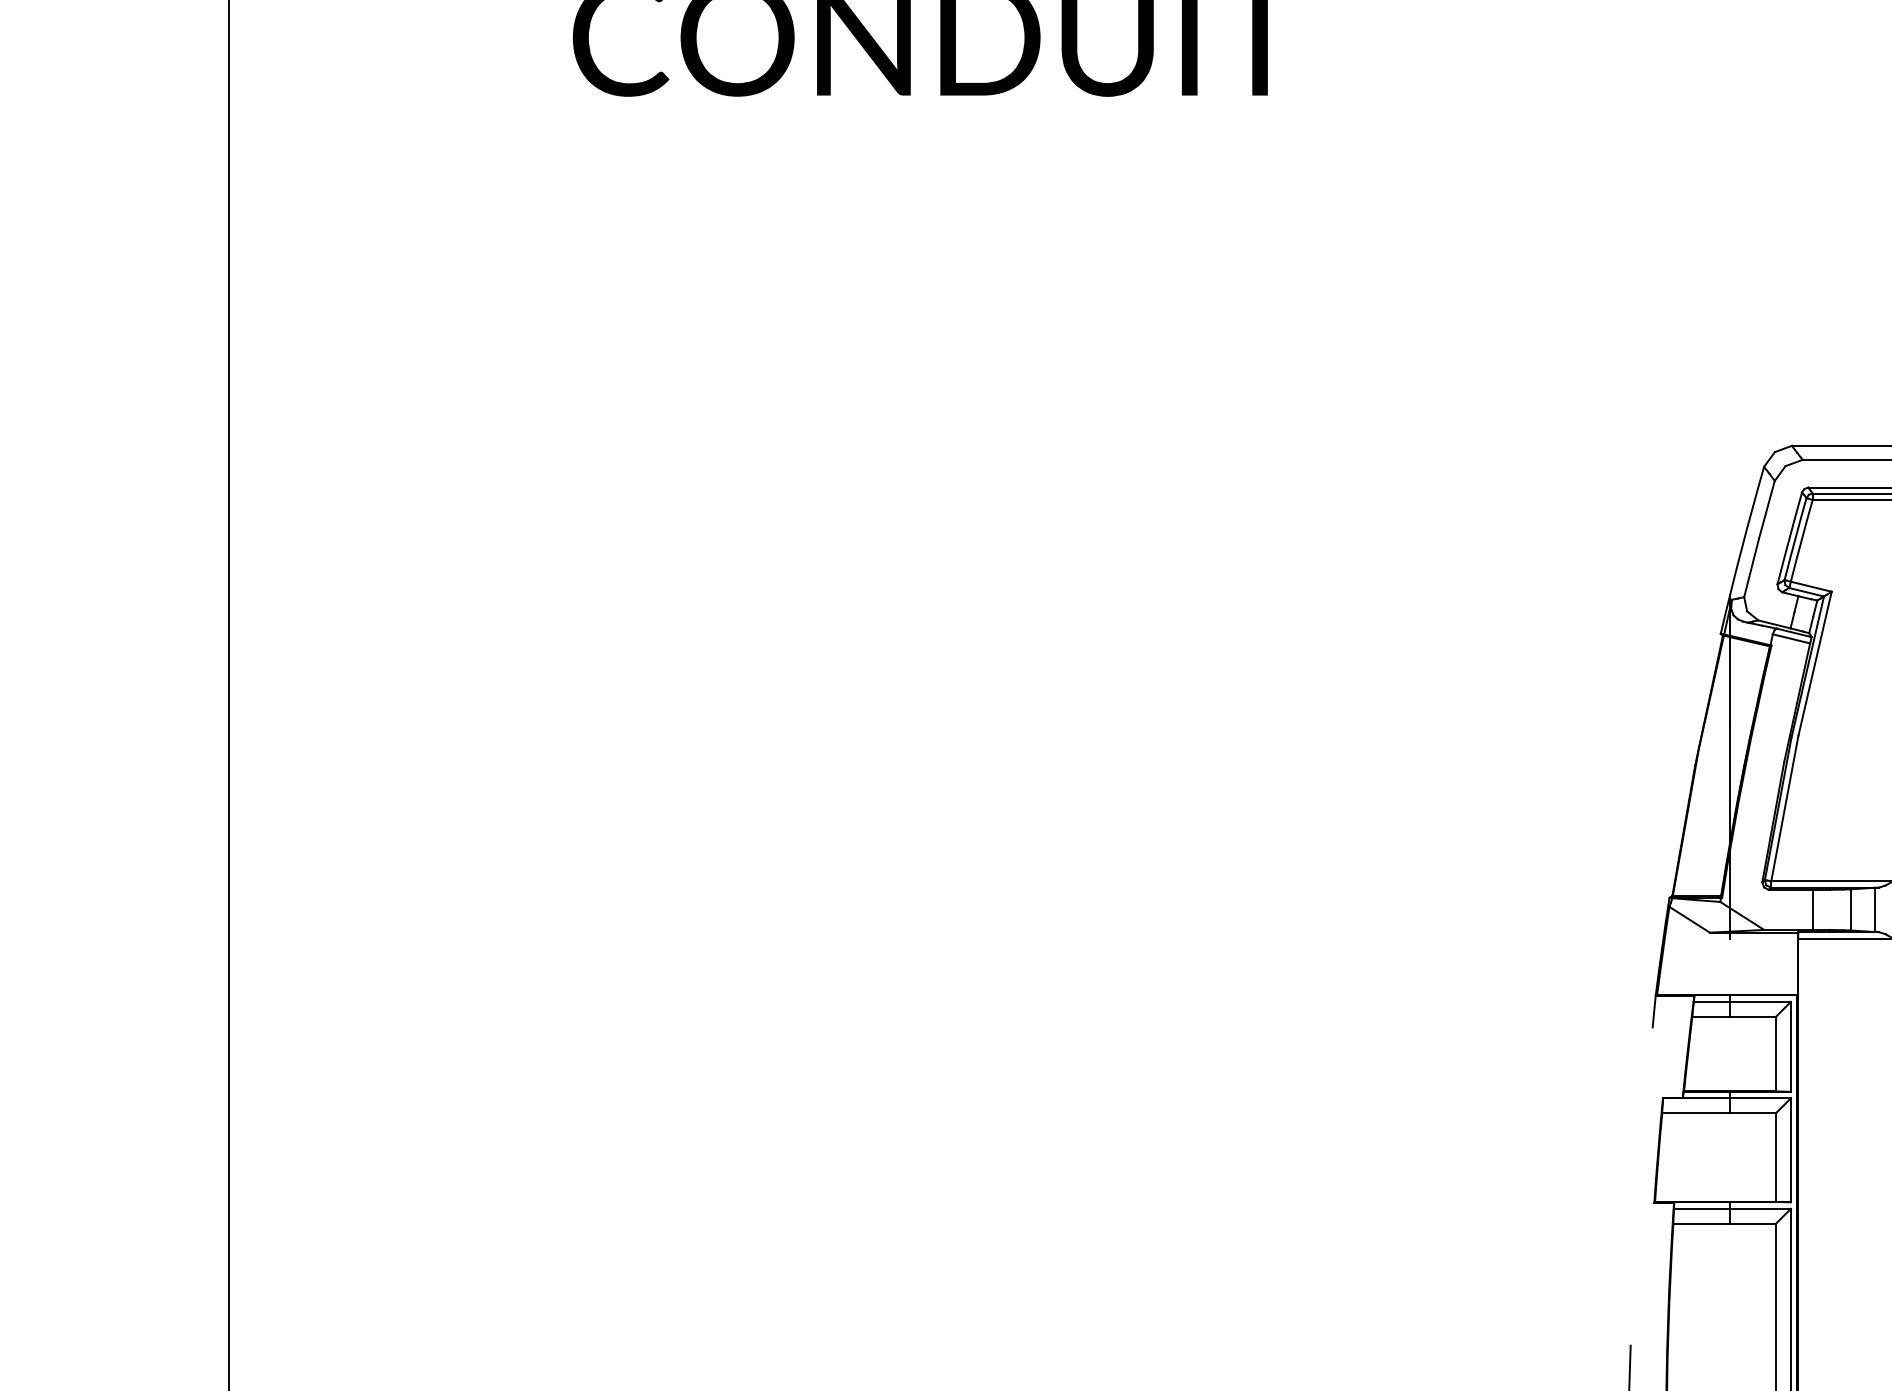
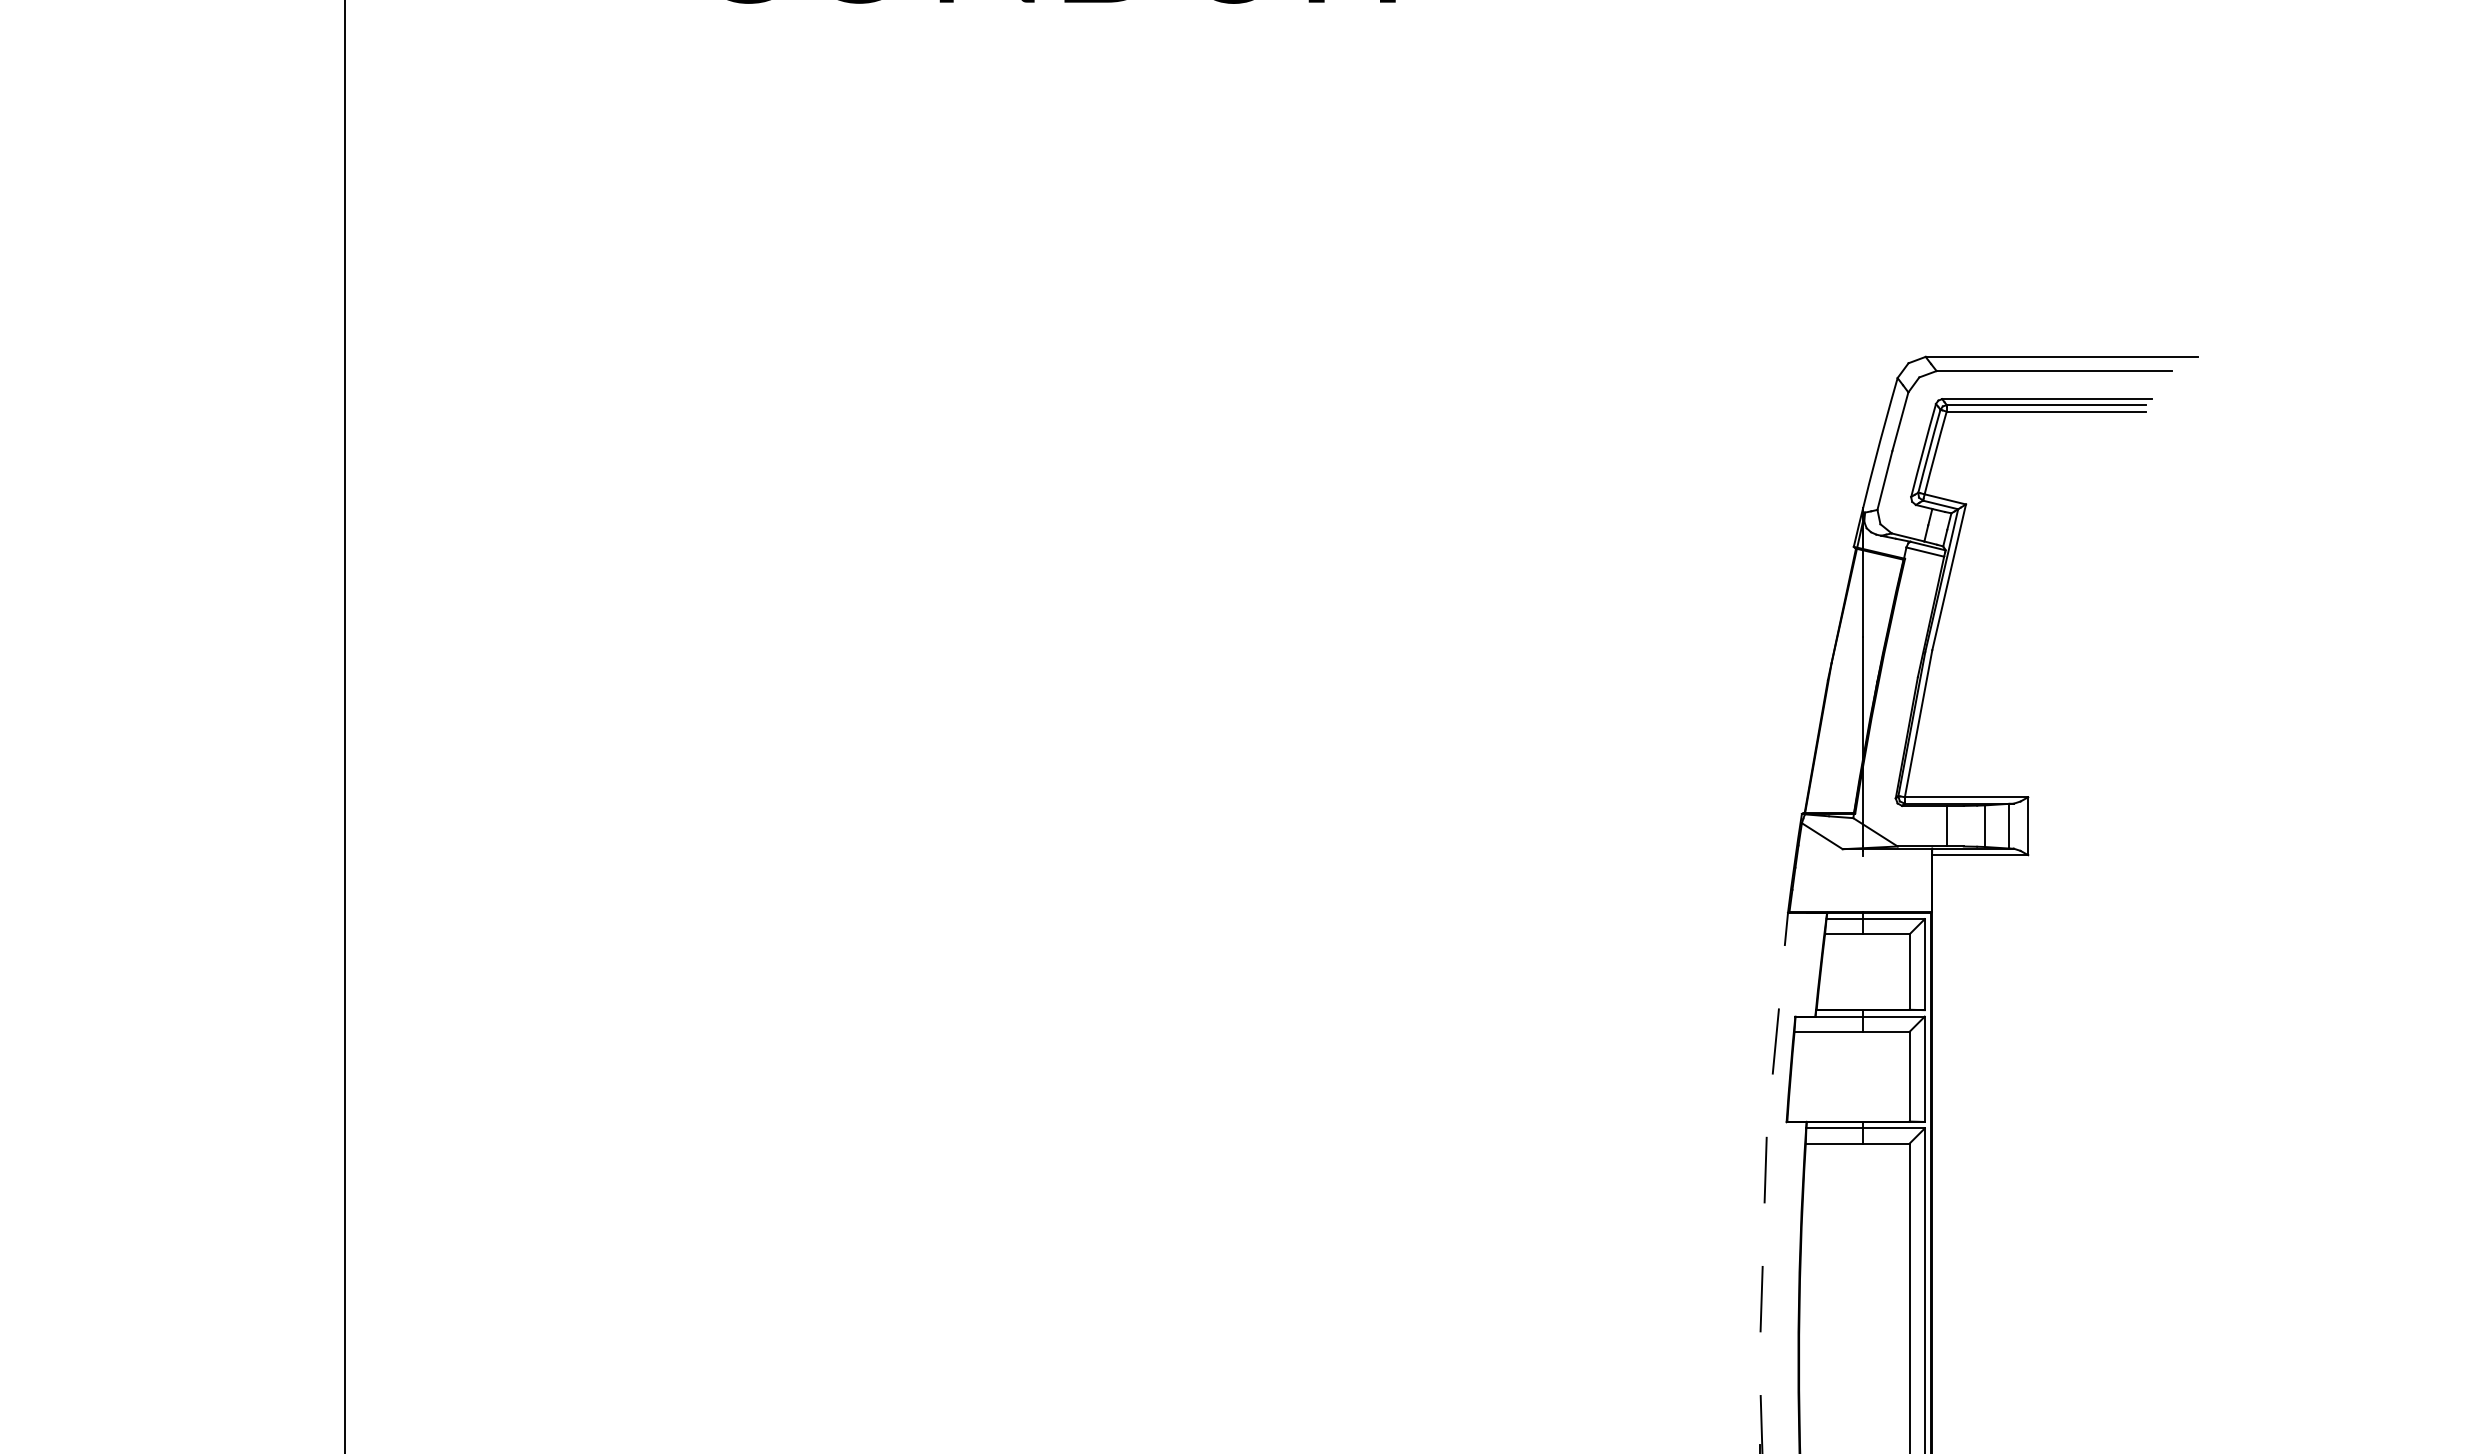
line: (1643, 1122) -> (1775, 1041), added
line: (1633, 1249) -> (1765, 1169), added

